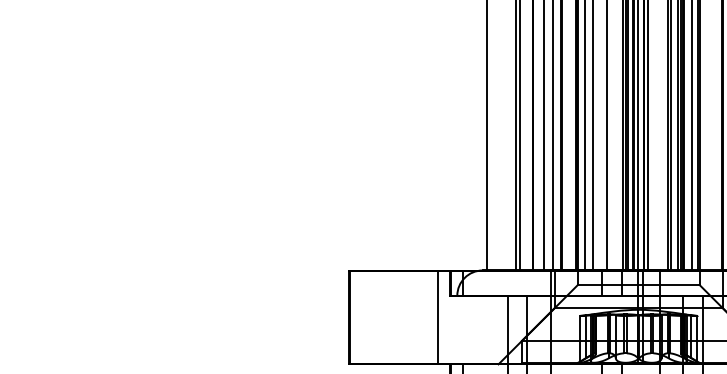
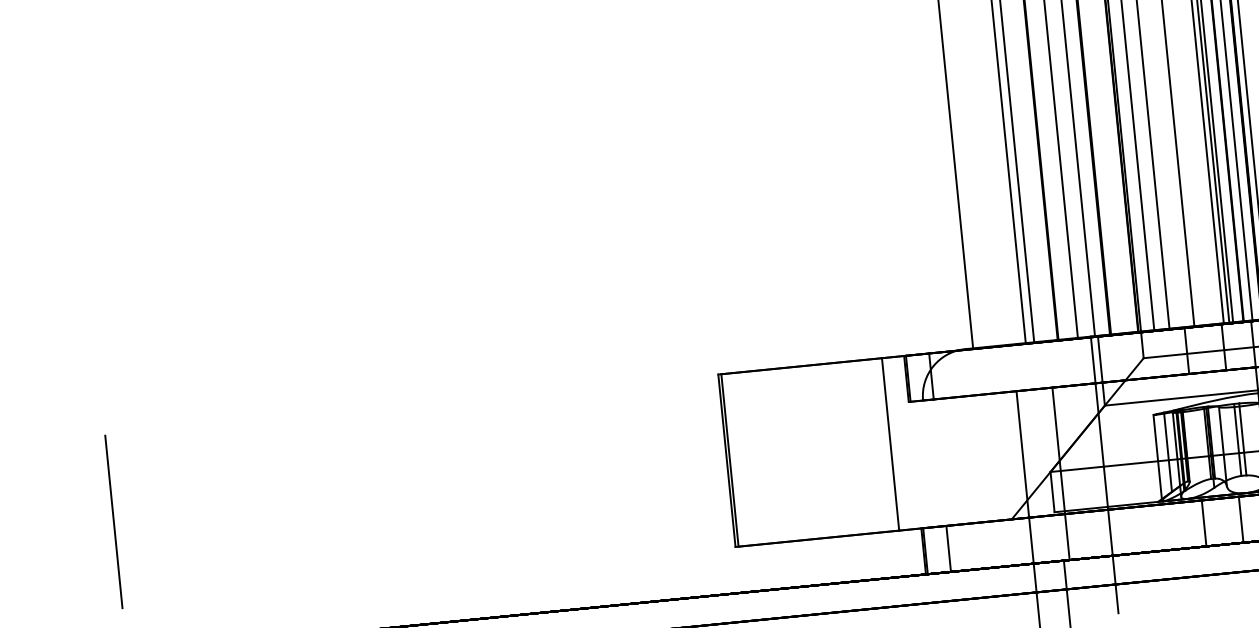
line: (15, 317) -> (112, 521), added

